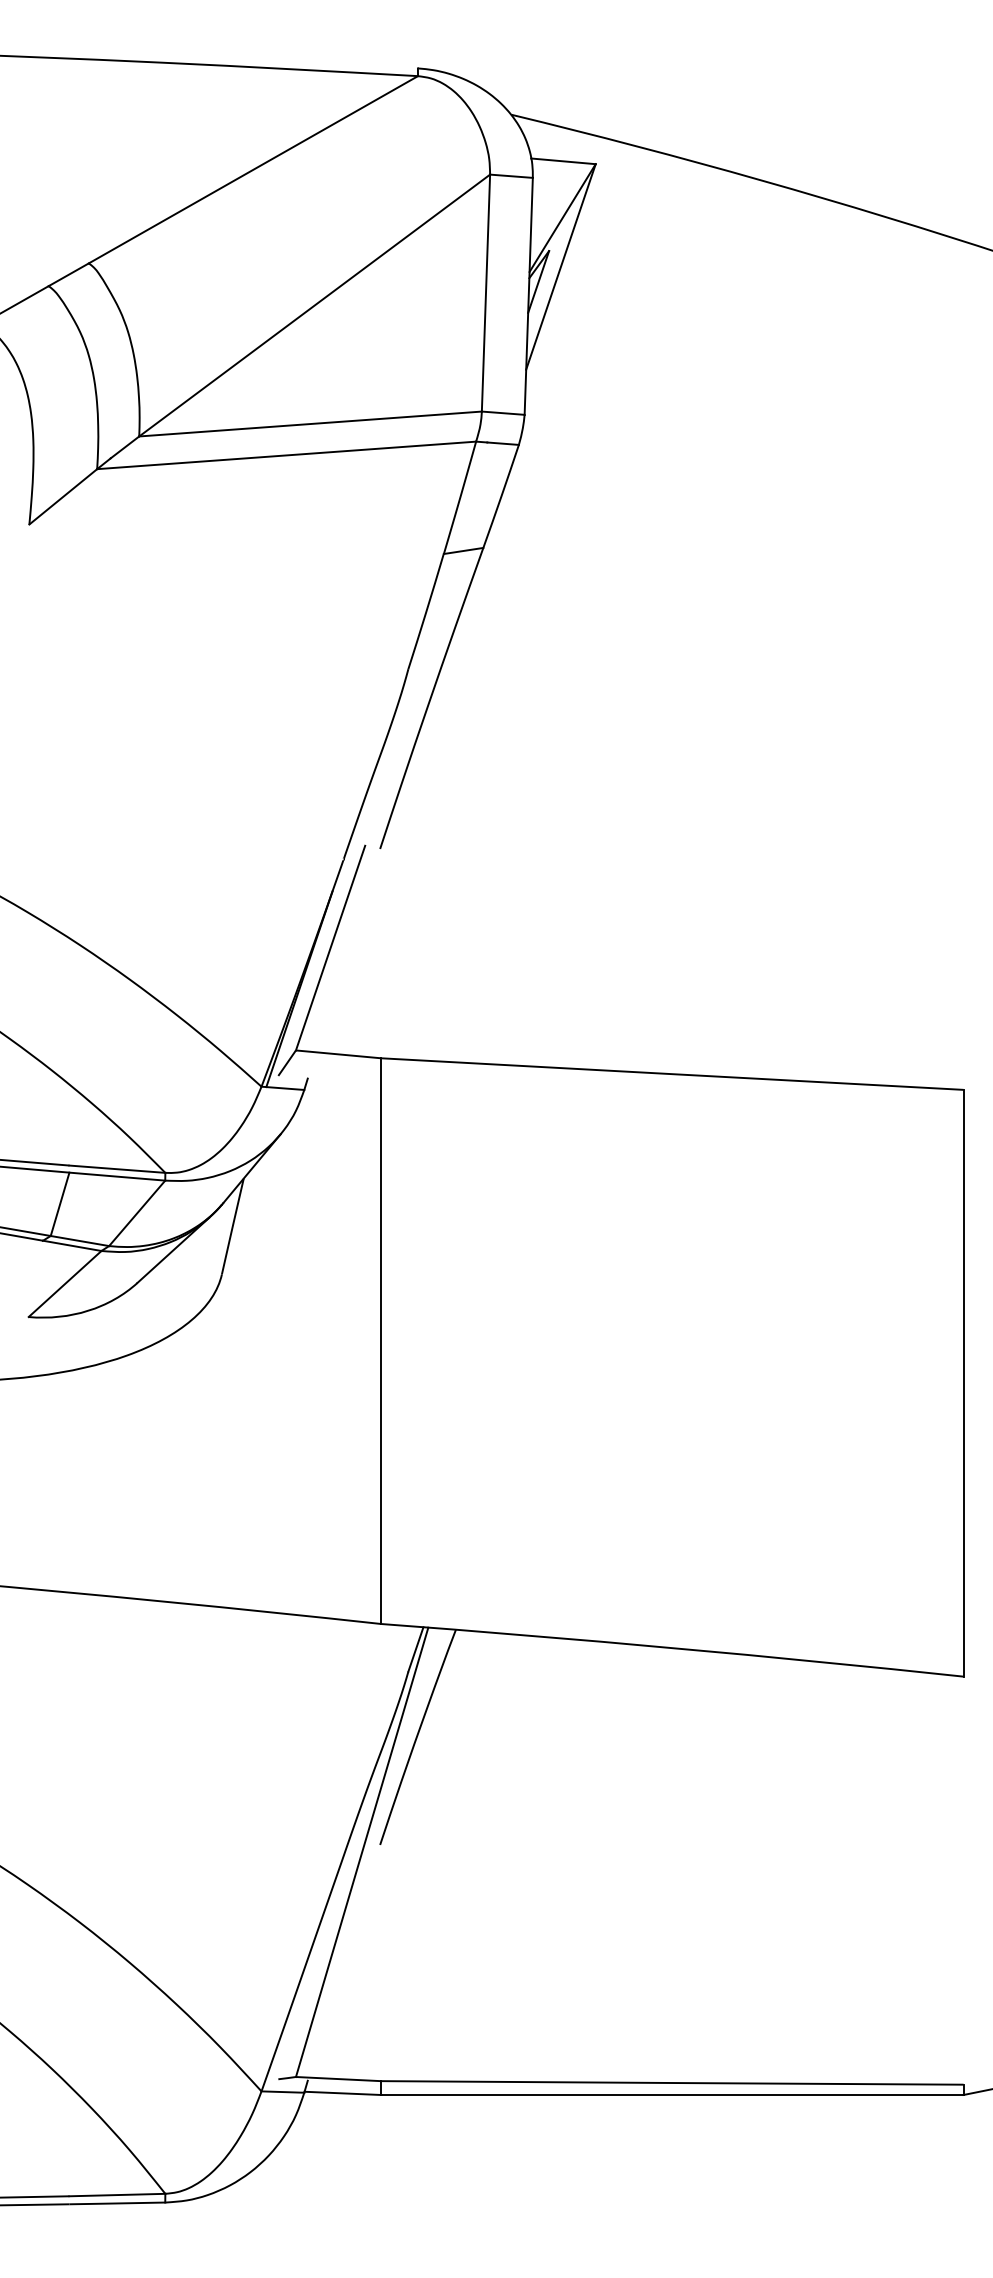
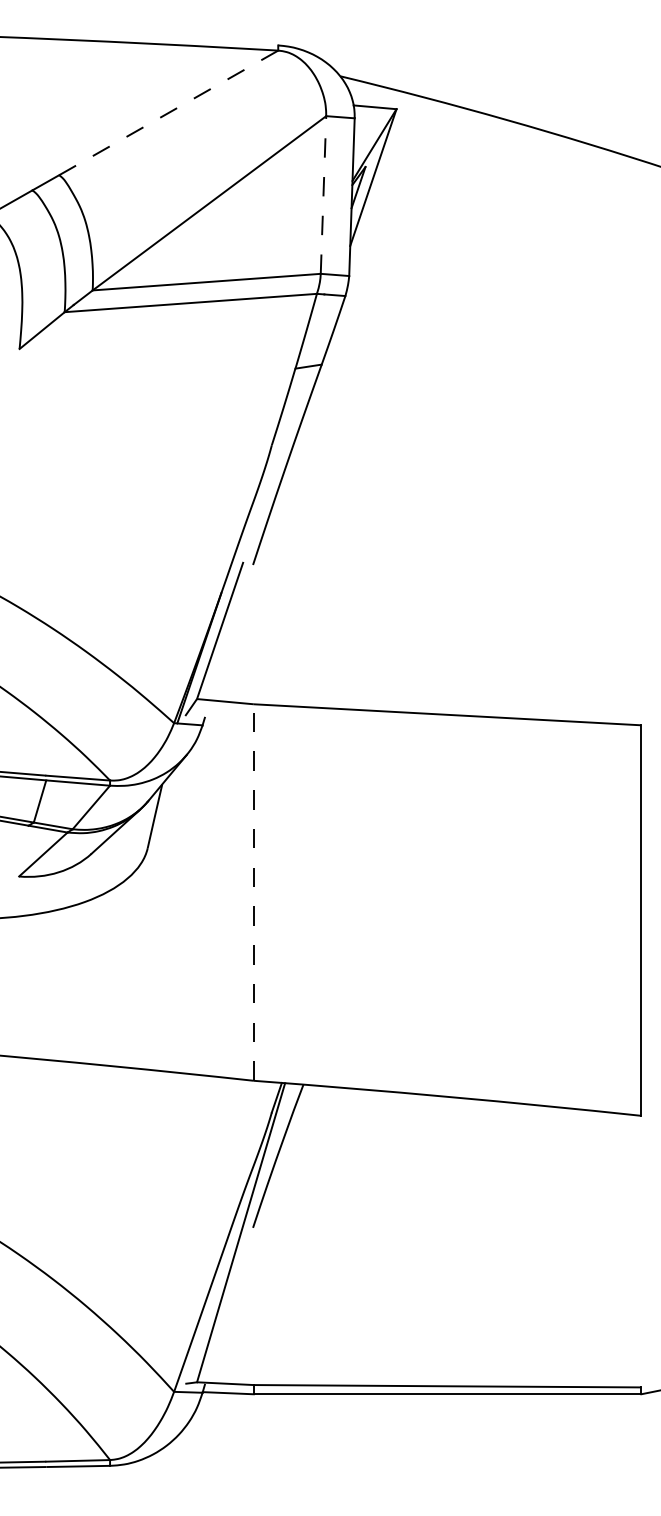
line: (254, 169) -> (169, 112), solid -> dashed
line: (485, 293) -> (323, 195), solid -> dashed
line: (380, 1341) -> (253, 892), solid -> dashed

